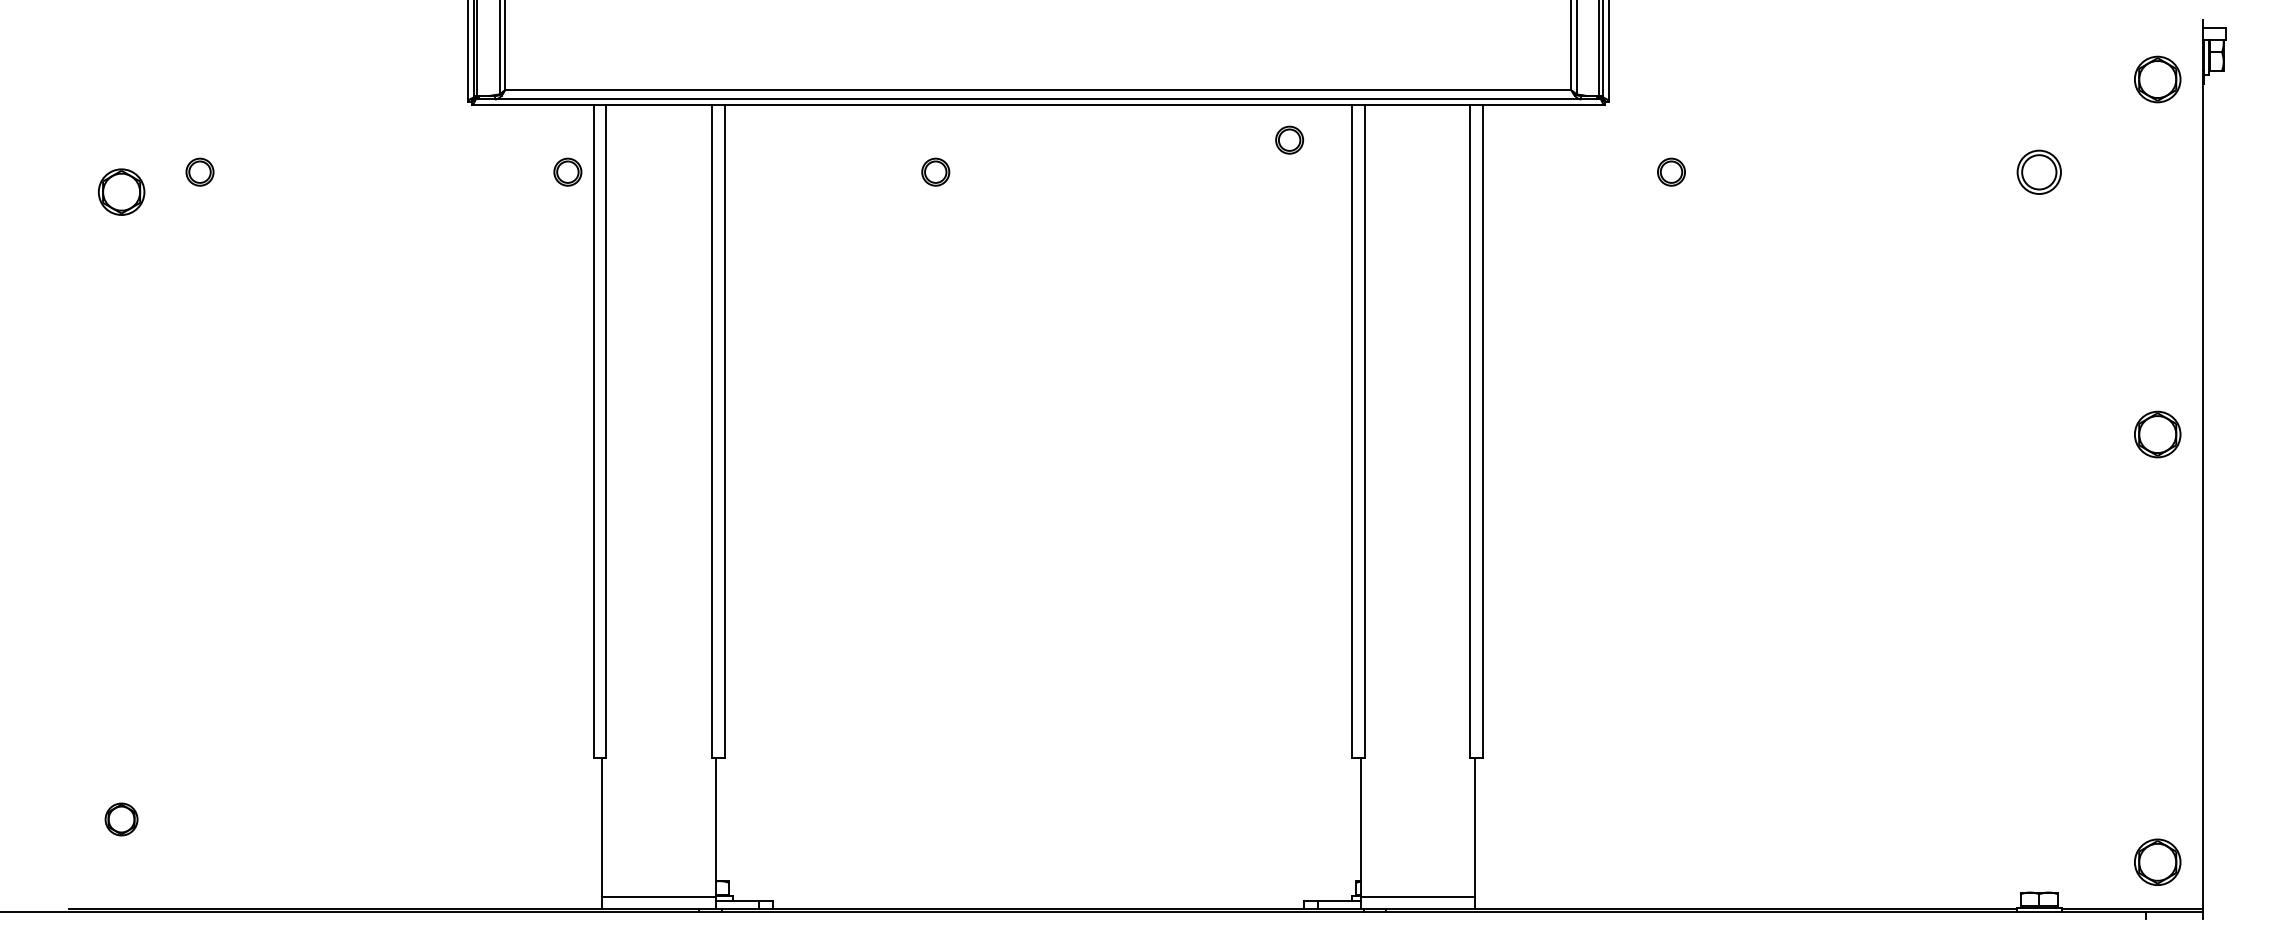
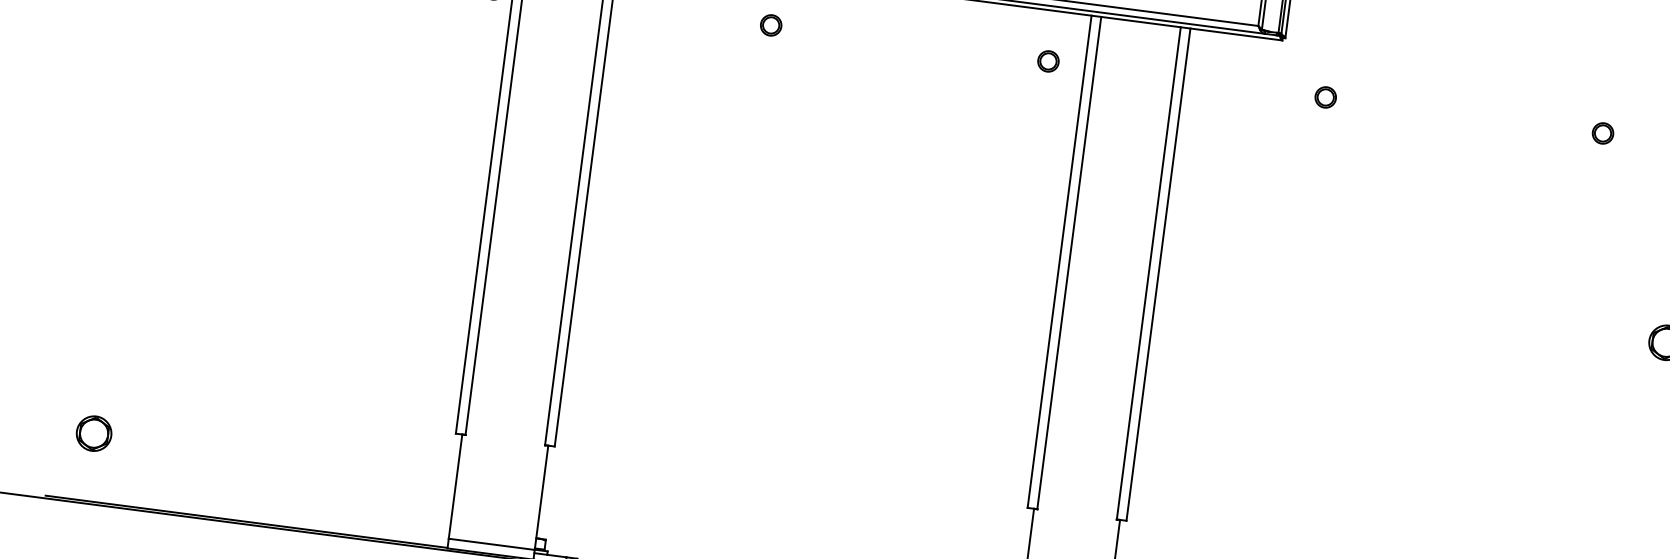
part: (1289, 139) -> (1048, 60), moved
part: (2039, 171) -> (1603, 132), size x0.62
part: (121, 819) -> (94, 433), size x1.43

